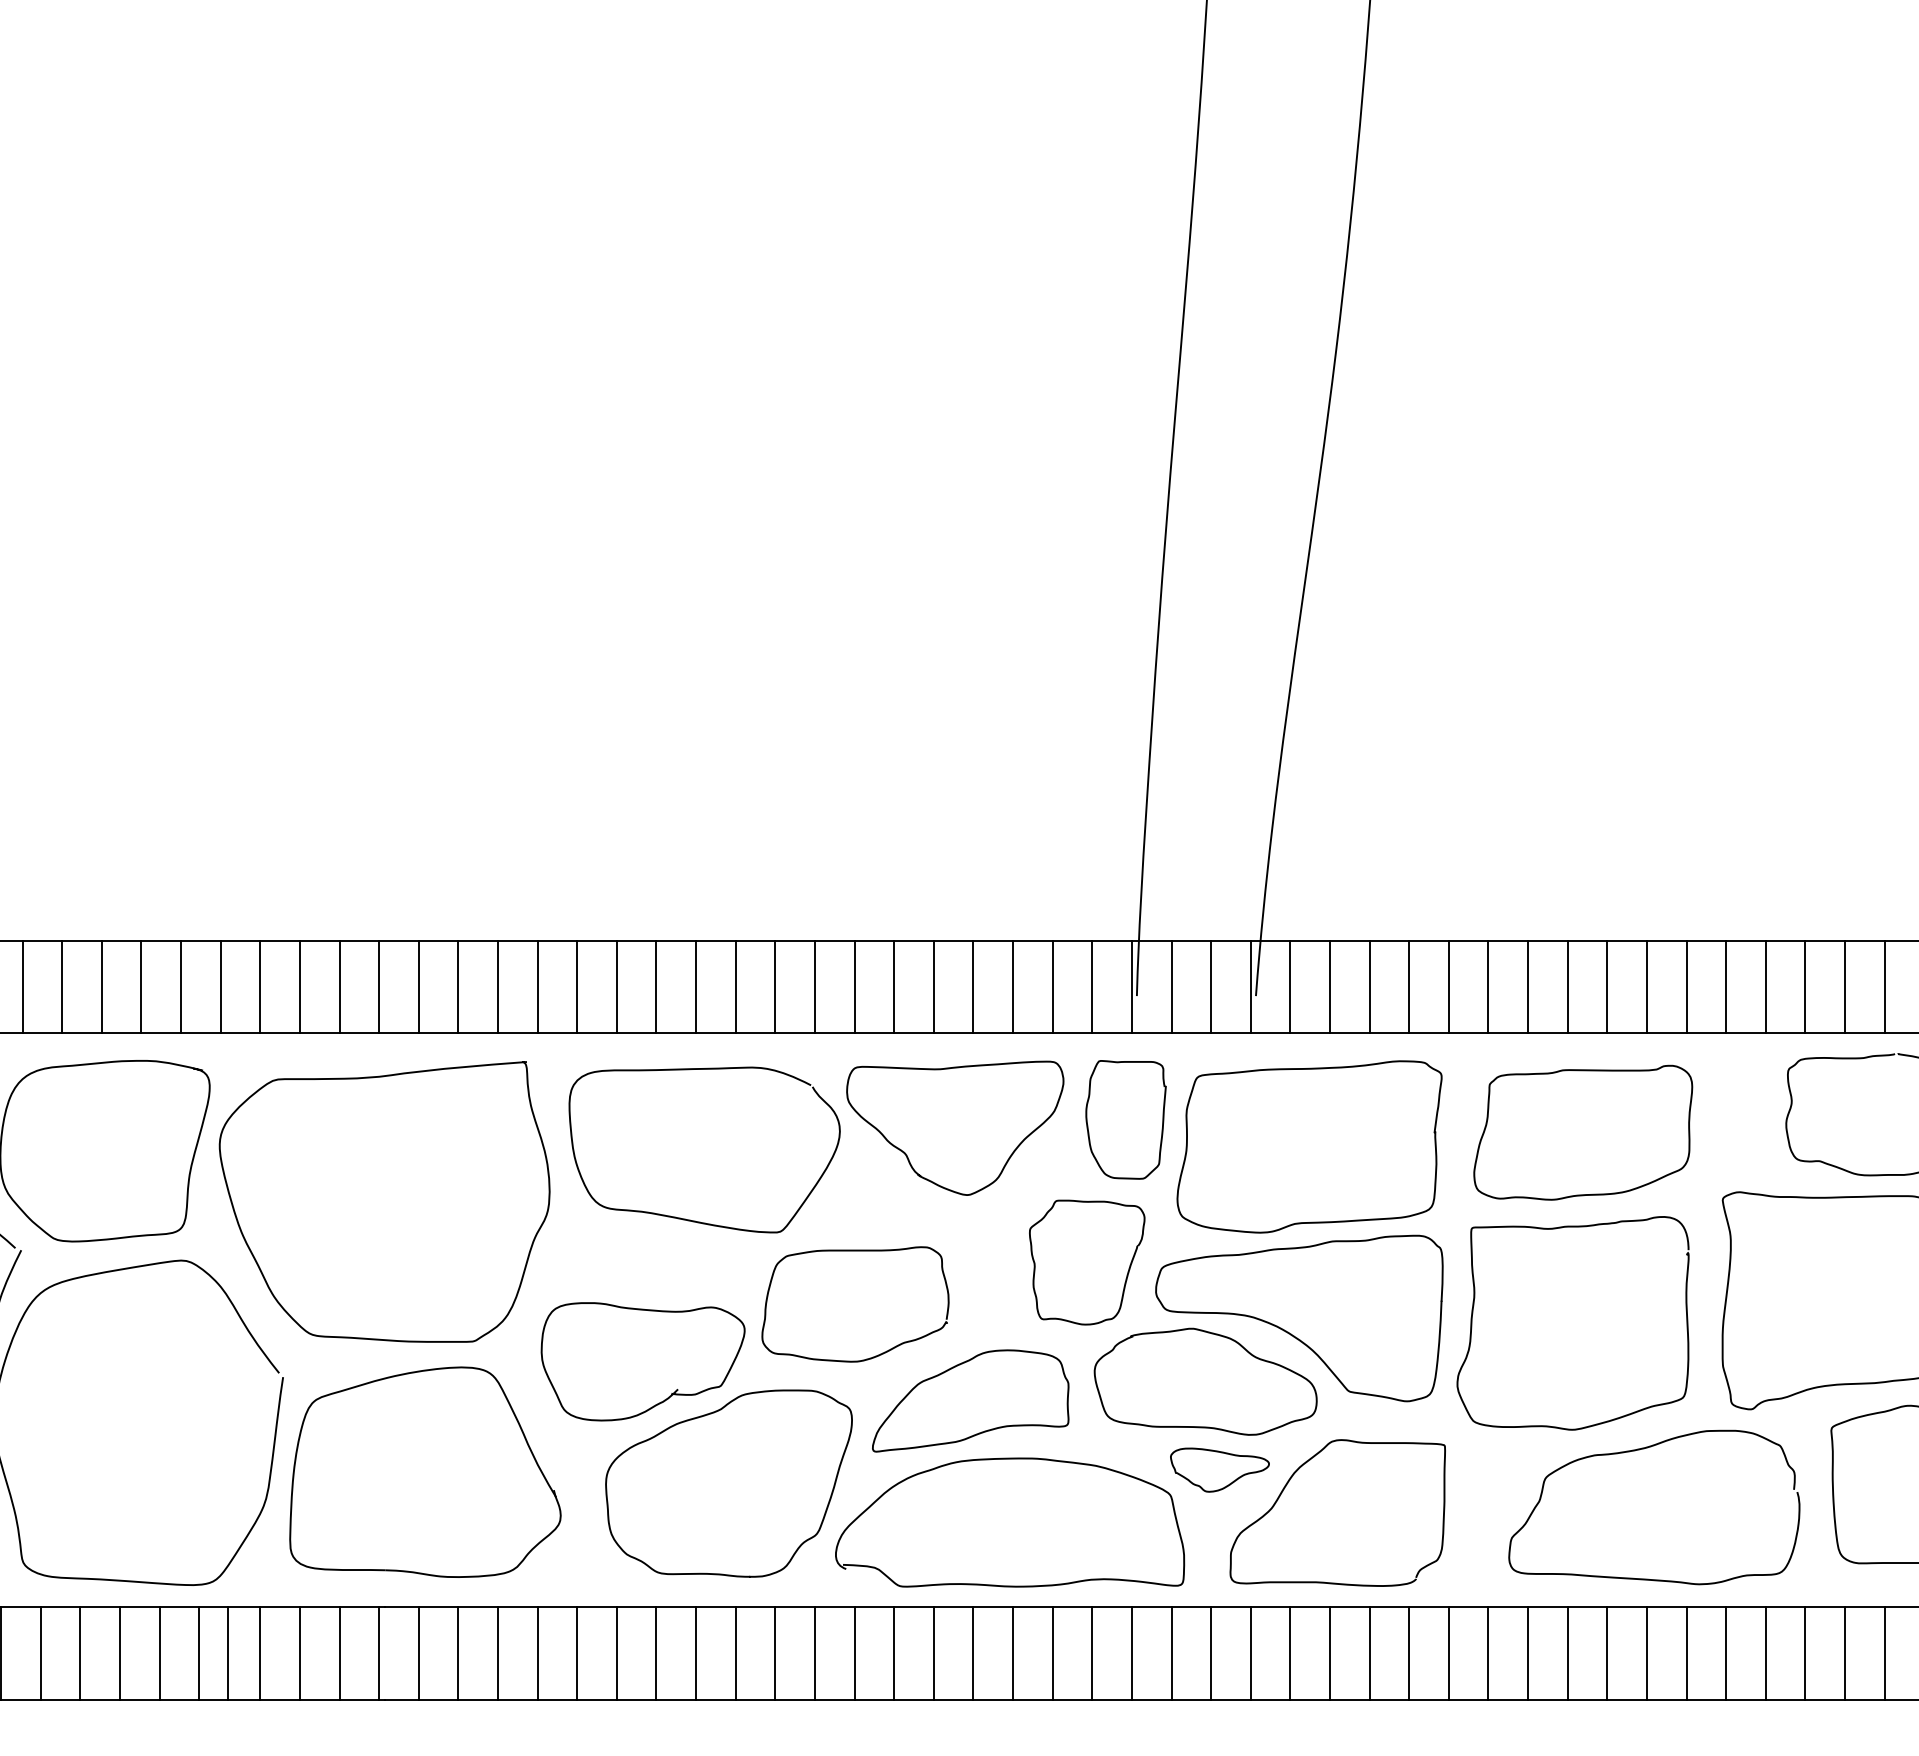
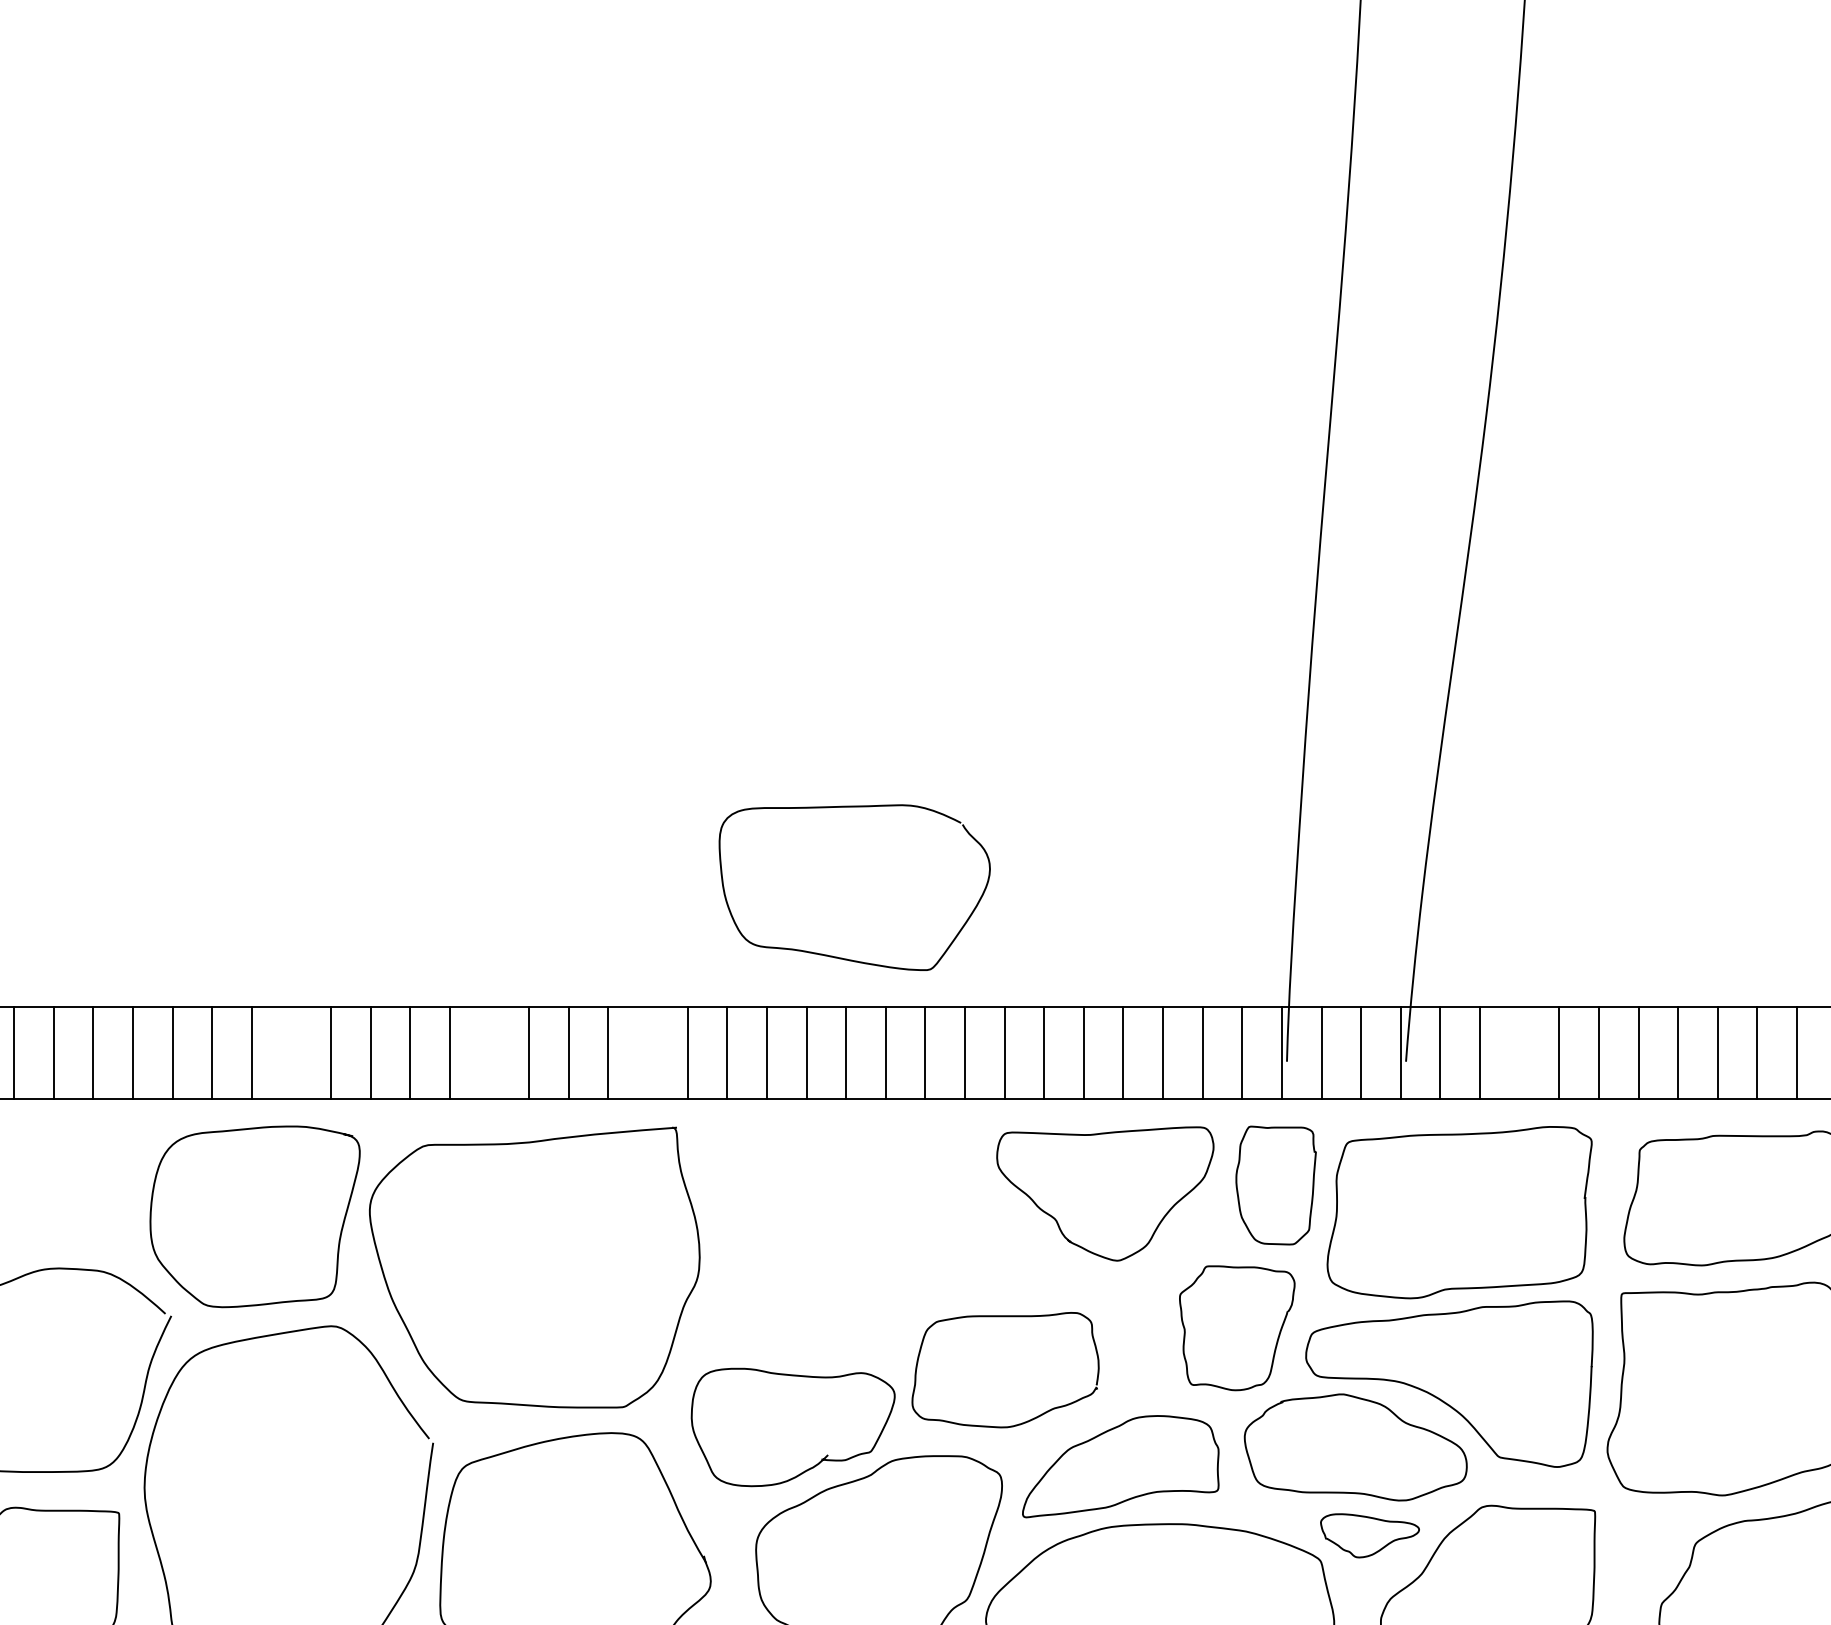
line: (141, 986) -> (291, 1052), removed
line: (339, 986) -> (489, 1052), removed
line: (498, 986) -> (648, 1052), removed
line: (1369, 986) -> (1519, 1052), removed
curve: (690, 1219) -> (840, 957), moved

